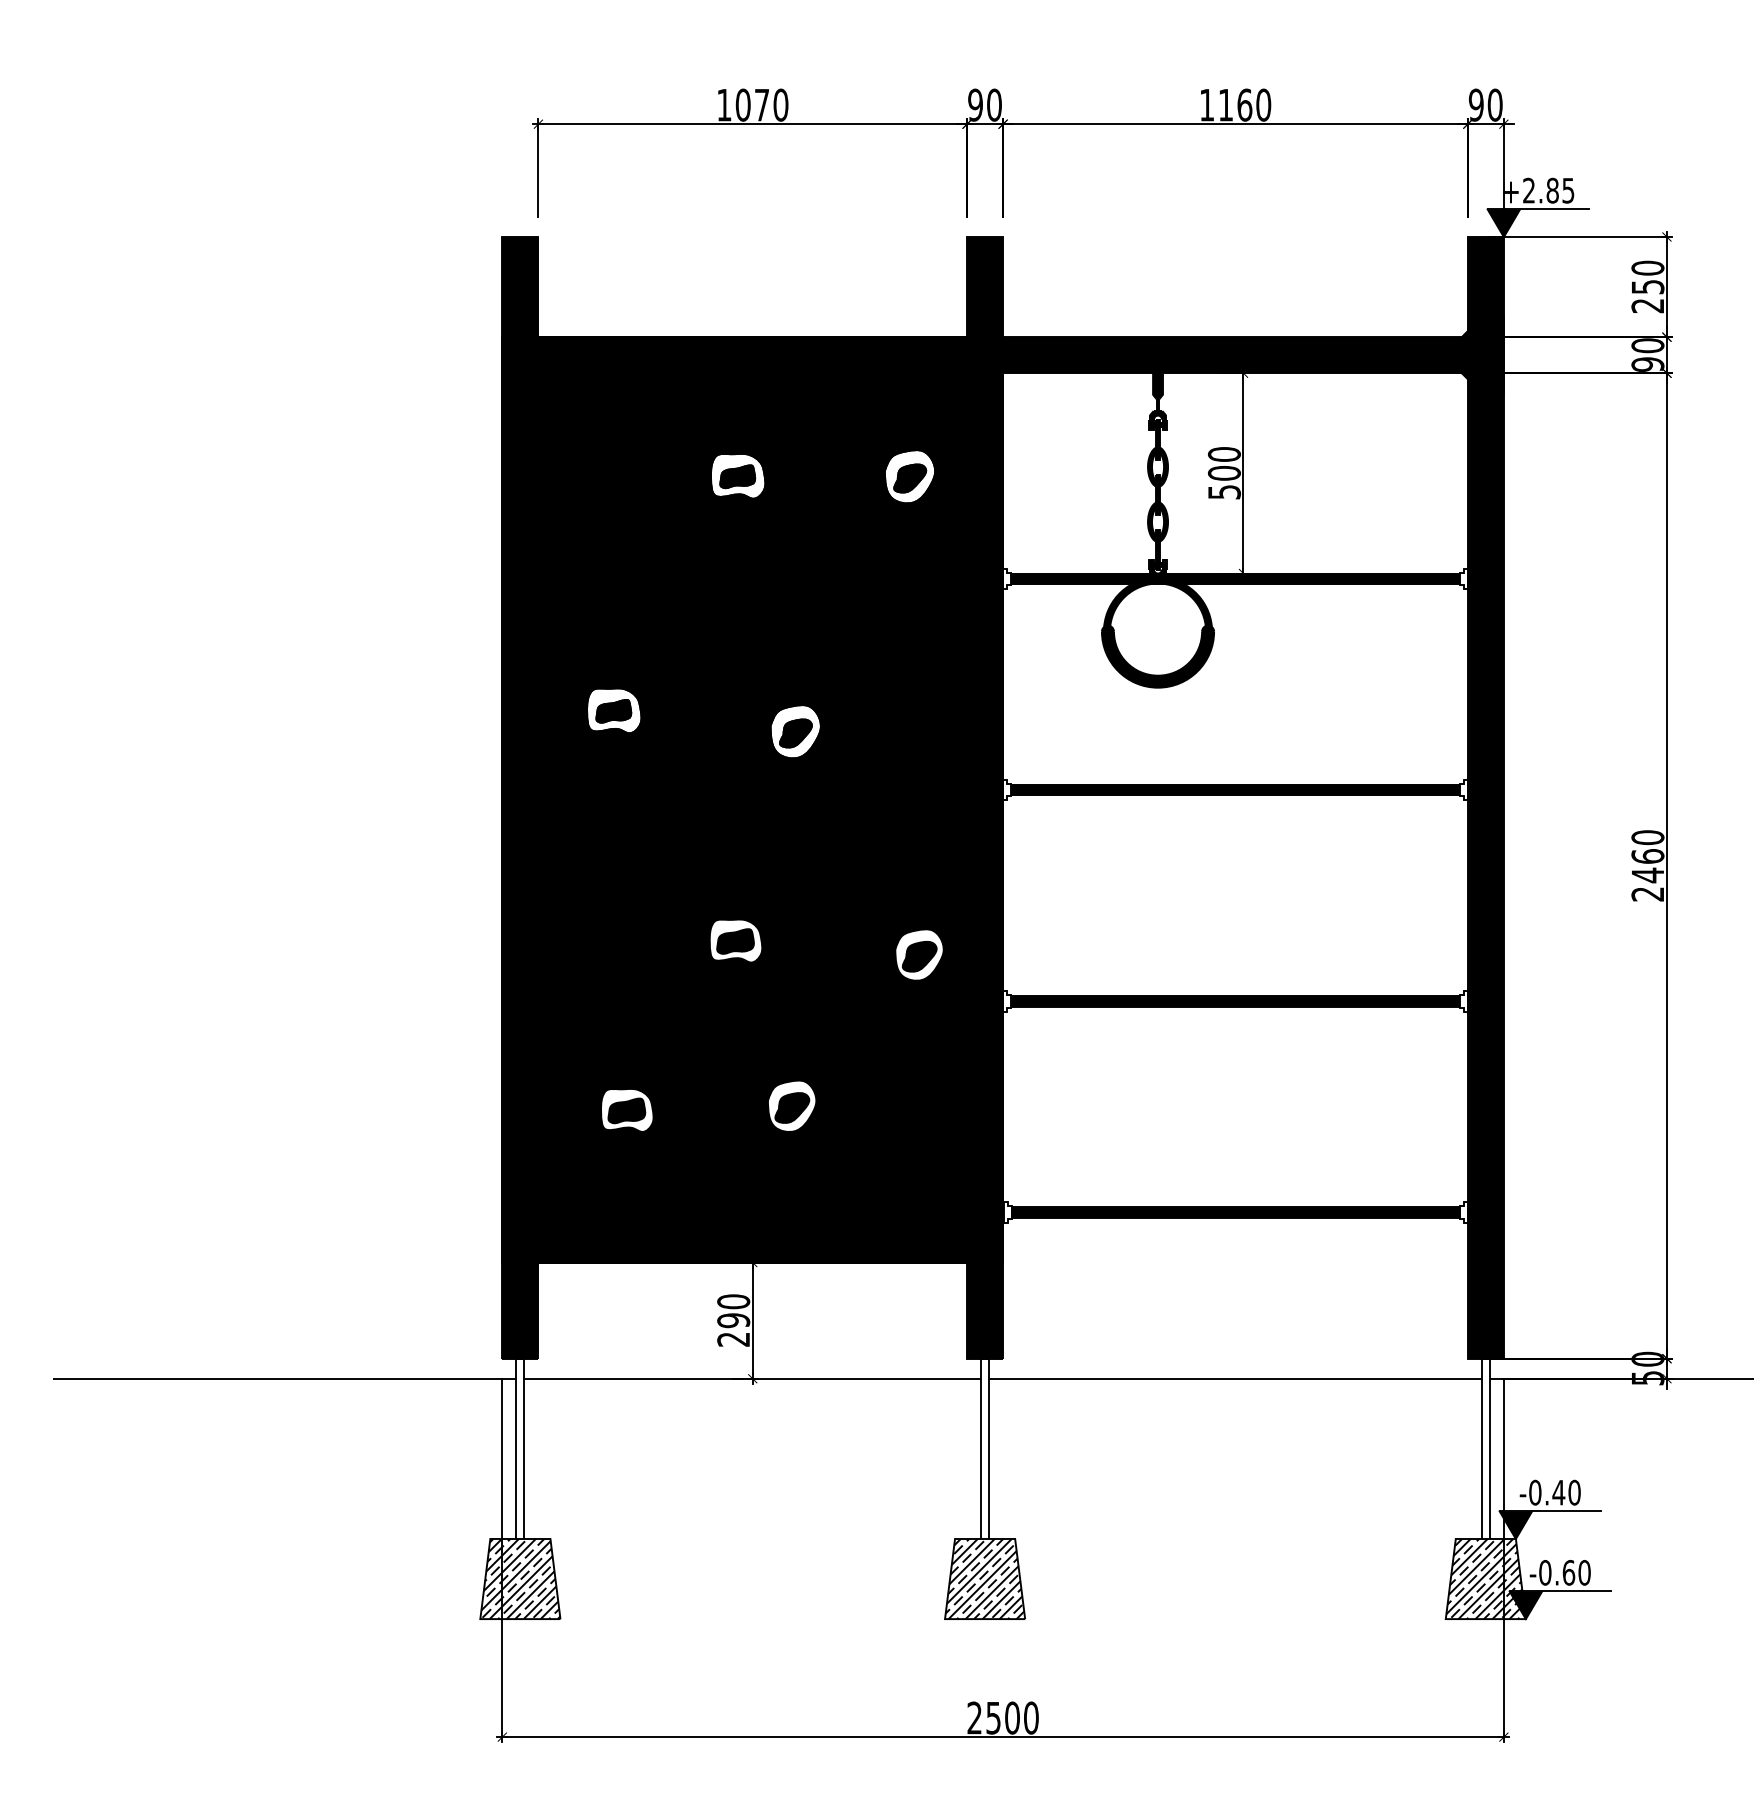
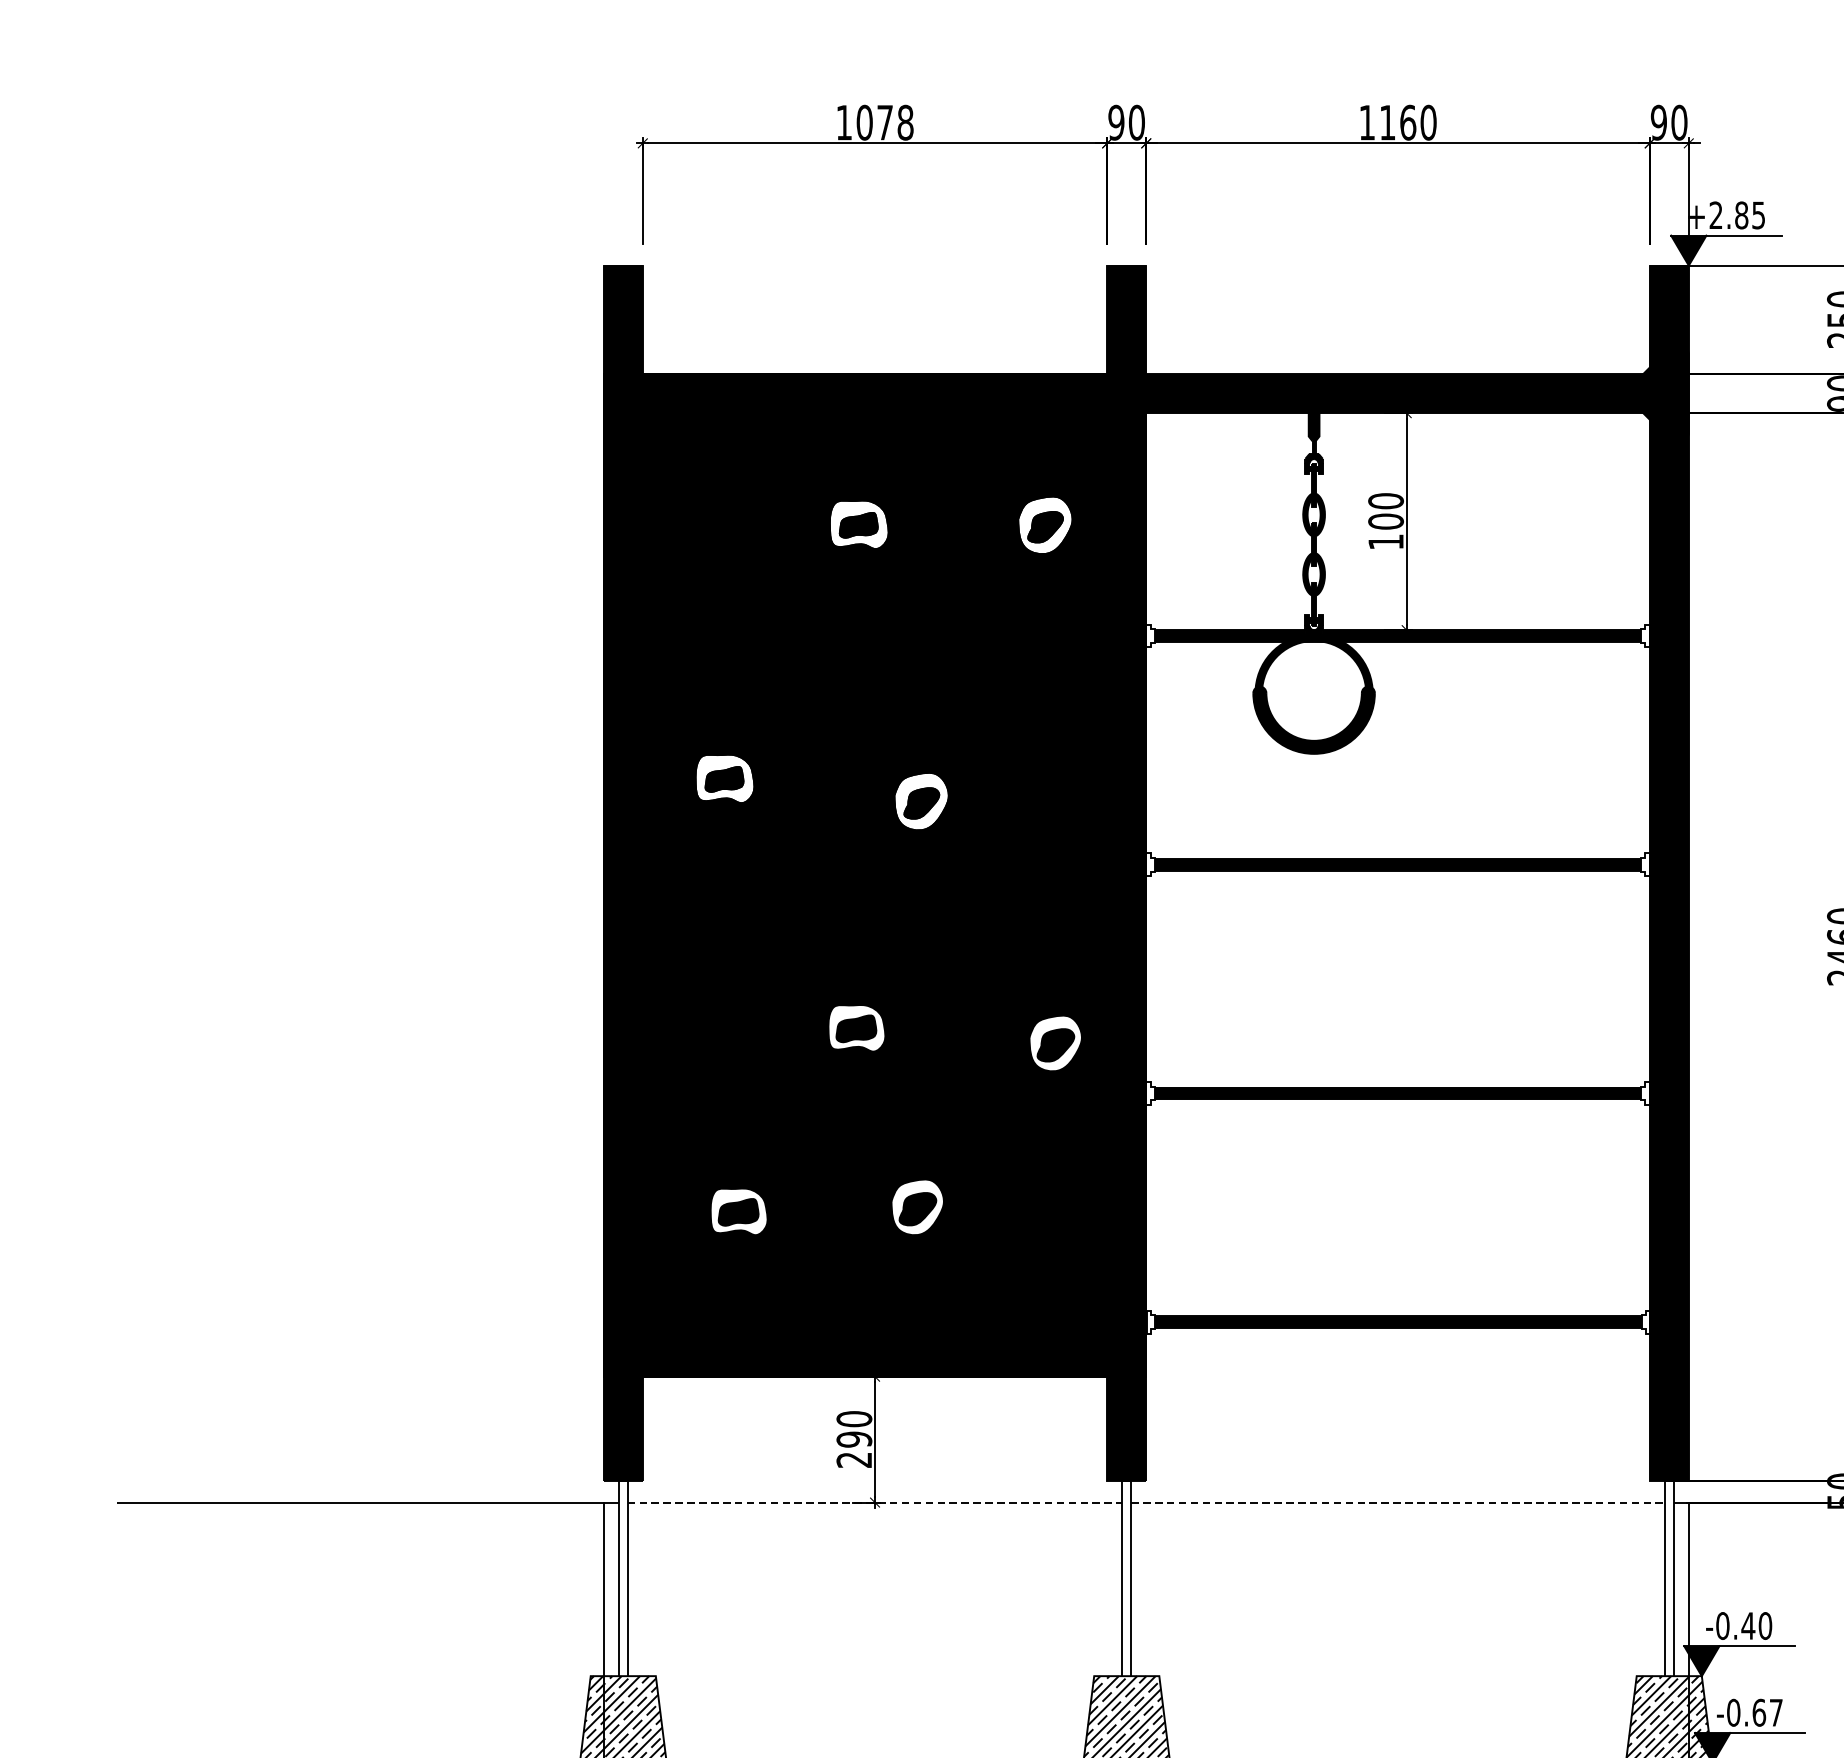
text: (780, 104) -> (905, 122), 1070 -> 1078
text: (1224, 492) -> (1386, 542), 500 -> 100
line: (753, 1378) -> (875, 1502), solid -> dashed
line: (1235, 1378) -> (1398, 1502), solid -> dashed
text: (1584, 1572) -> (1776, 1712), -0.60 -> -0.67

